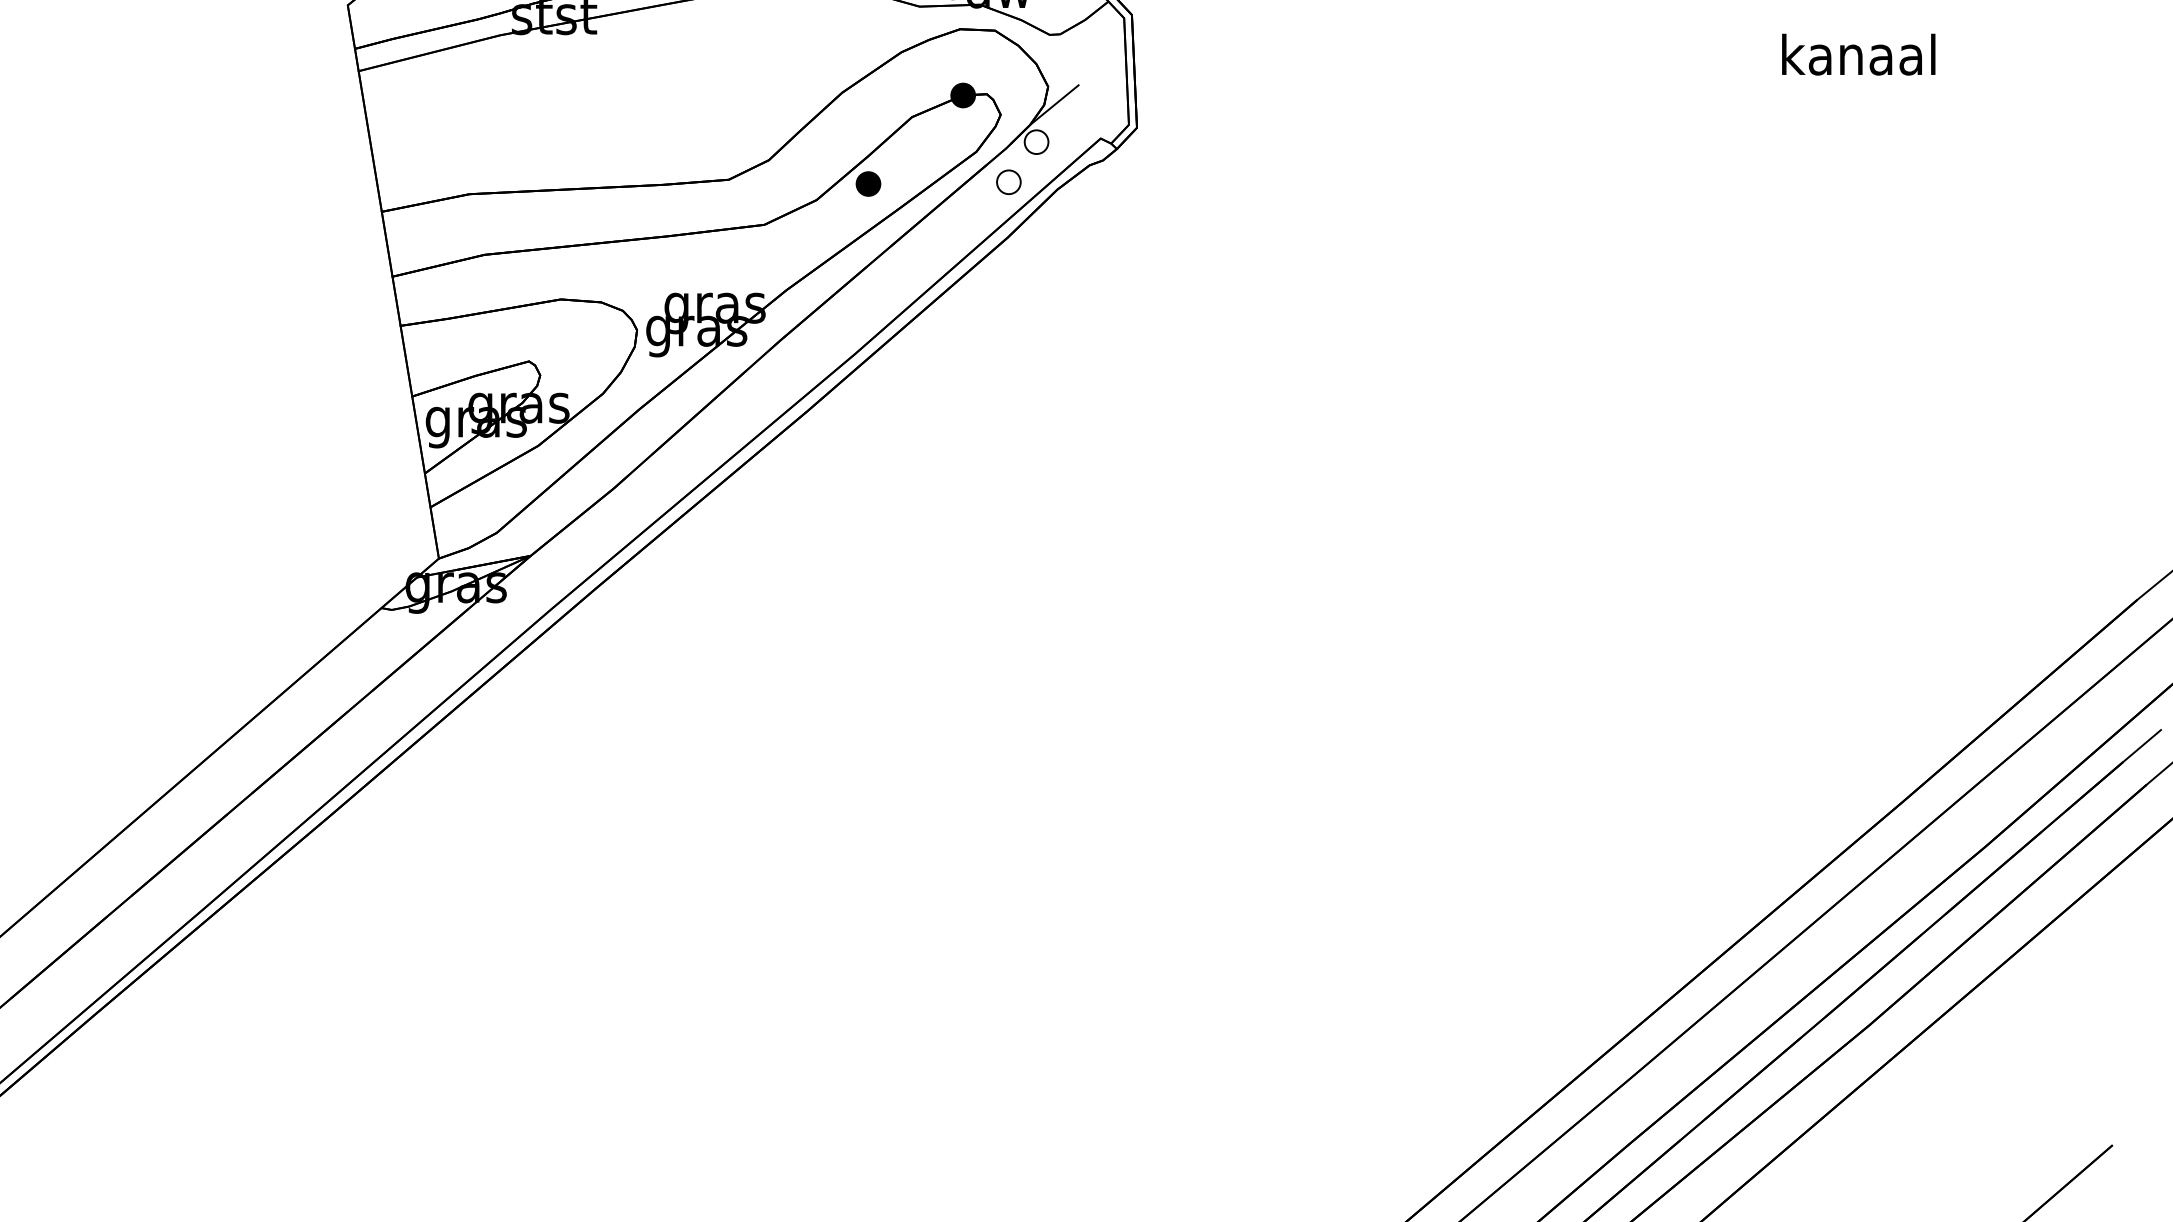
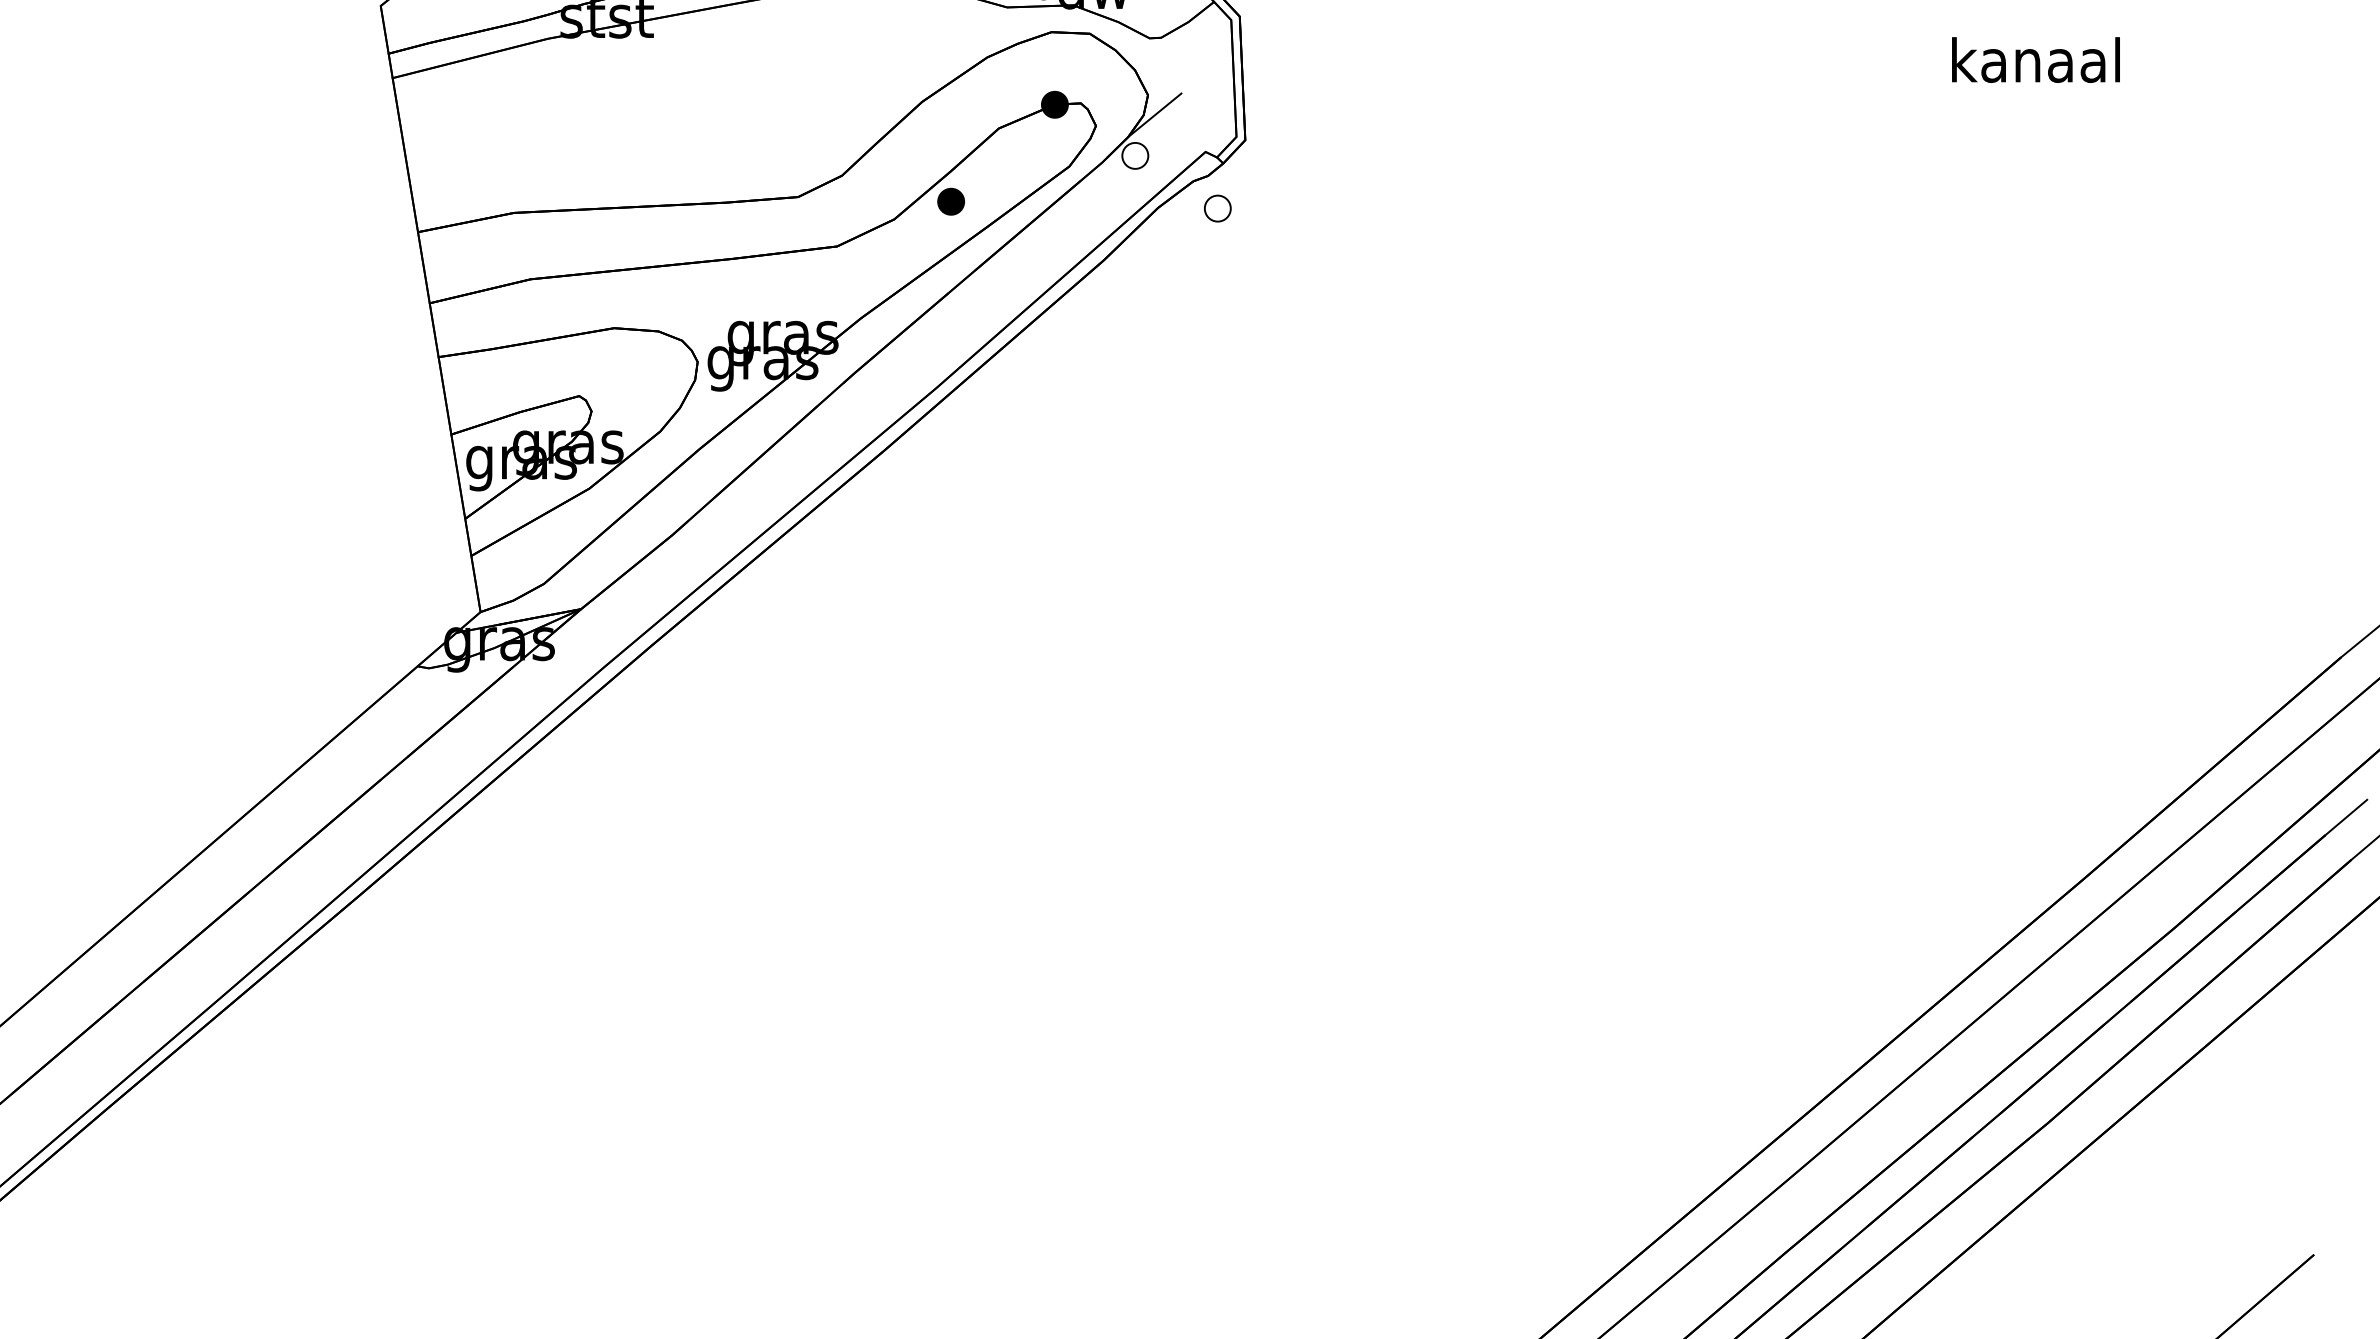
part: (1008, 181) -> (1217, 207), moved

